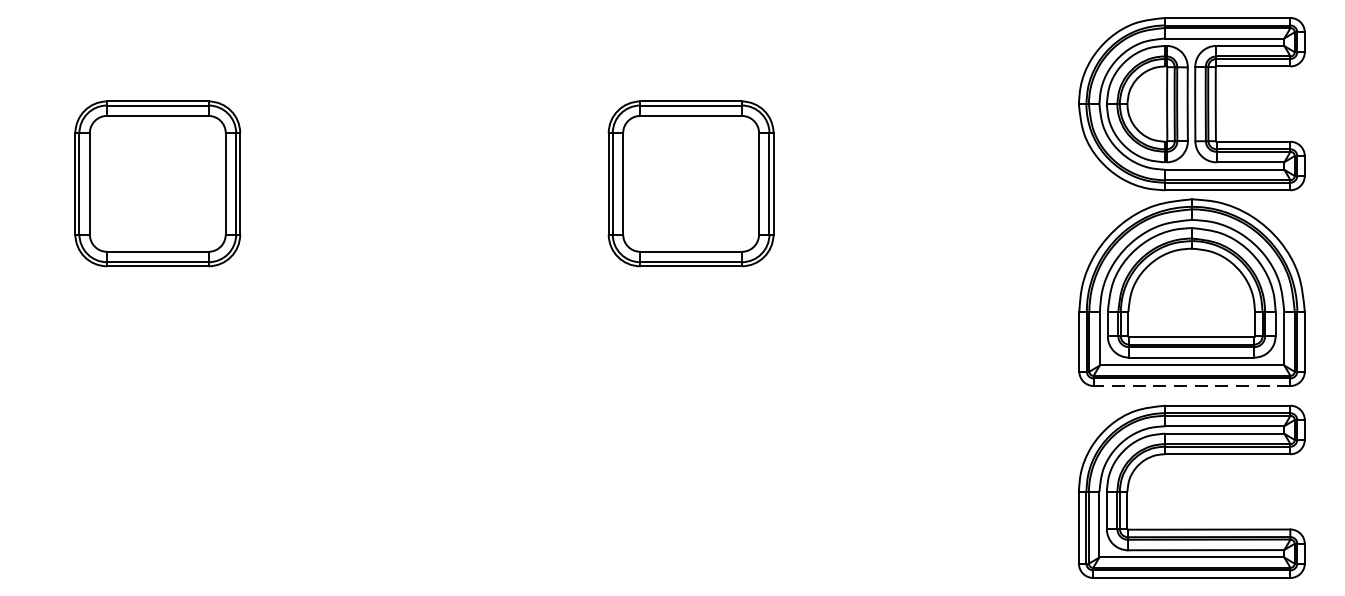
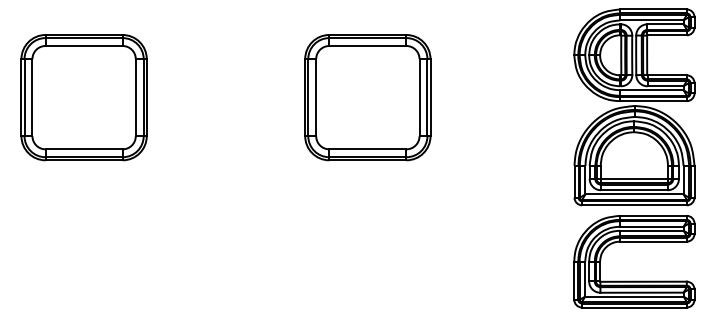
part: (156, 183) -> (83, 97), size x1.43
part: (690, 183) -> (367, 97), size x1.43
line: (1192, 386) -> (634, 205), dashed -> solid

